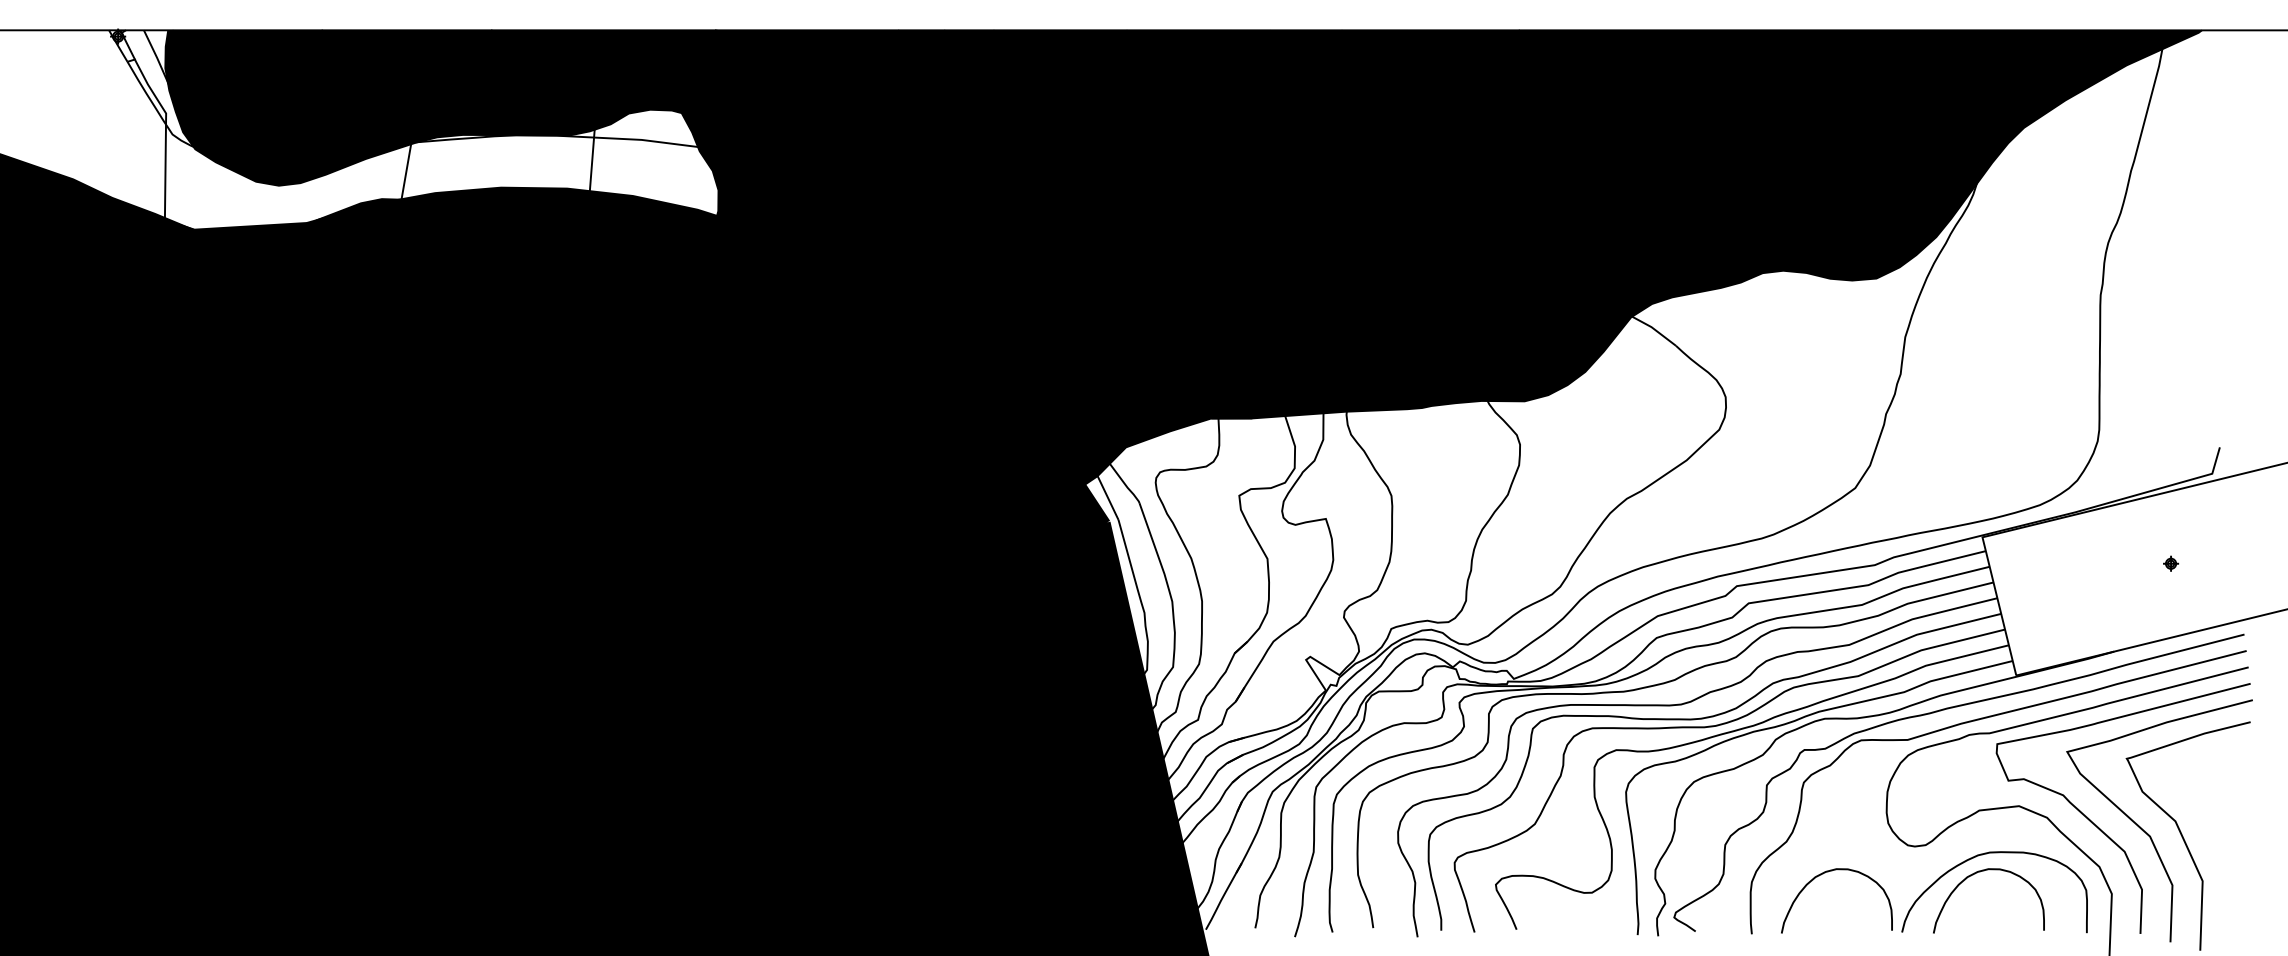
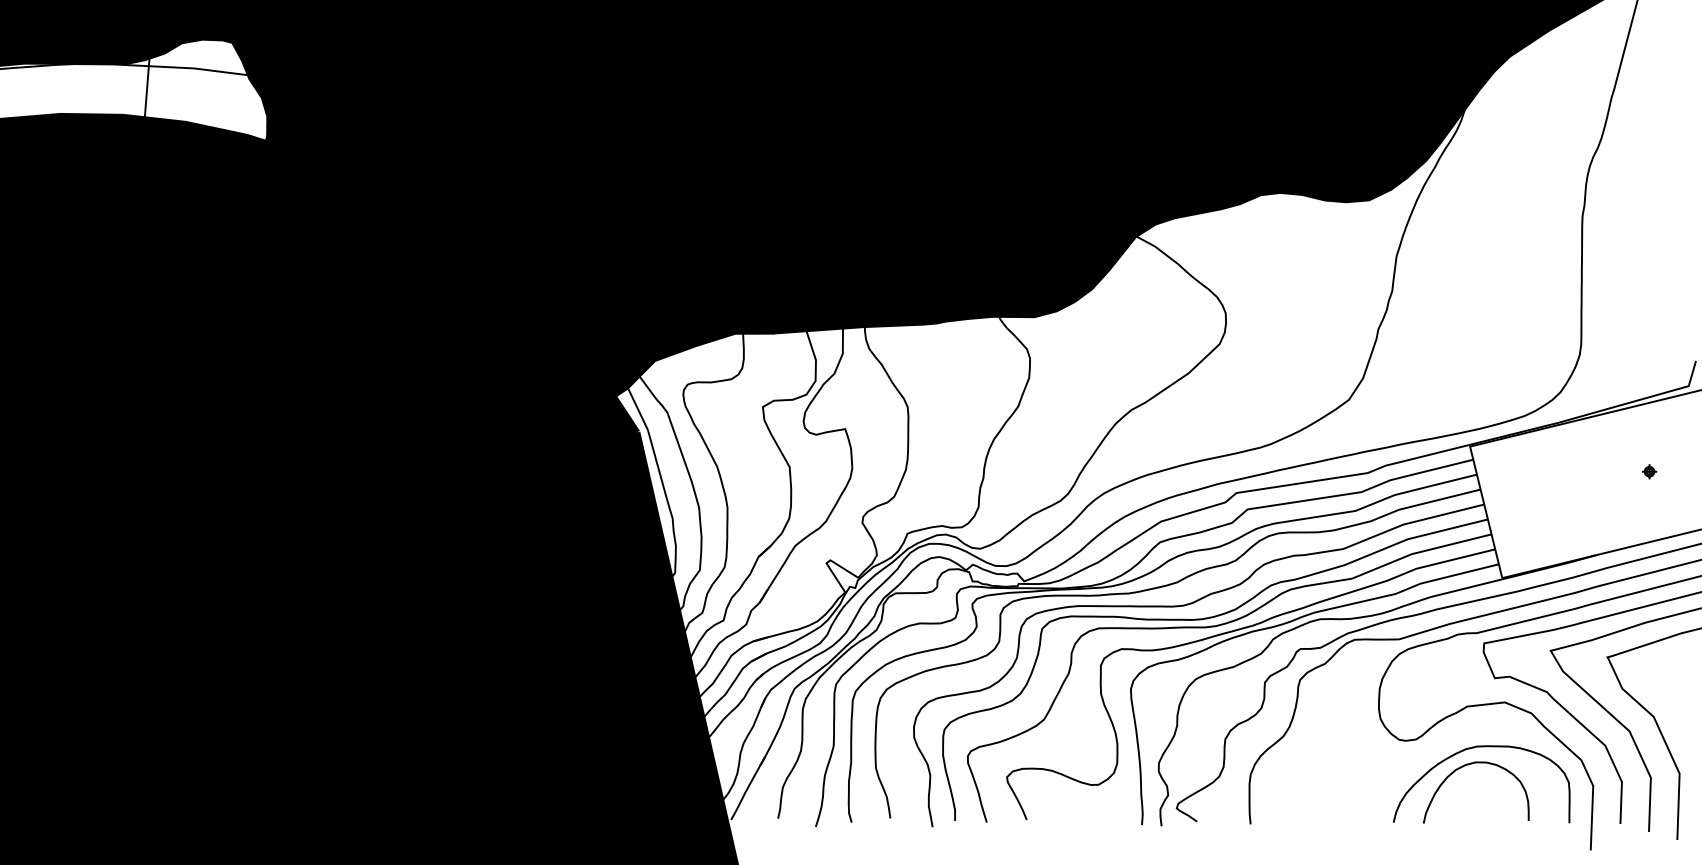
curve: (1823, 874) -> (1318, 767), removed

